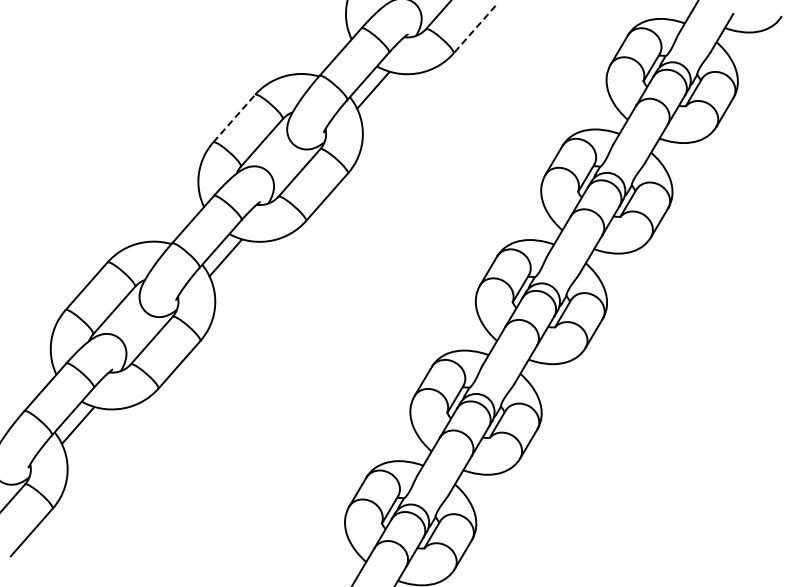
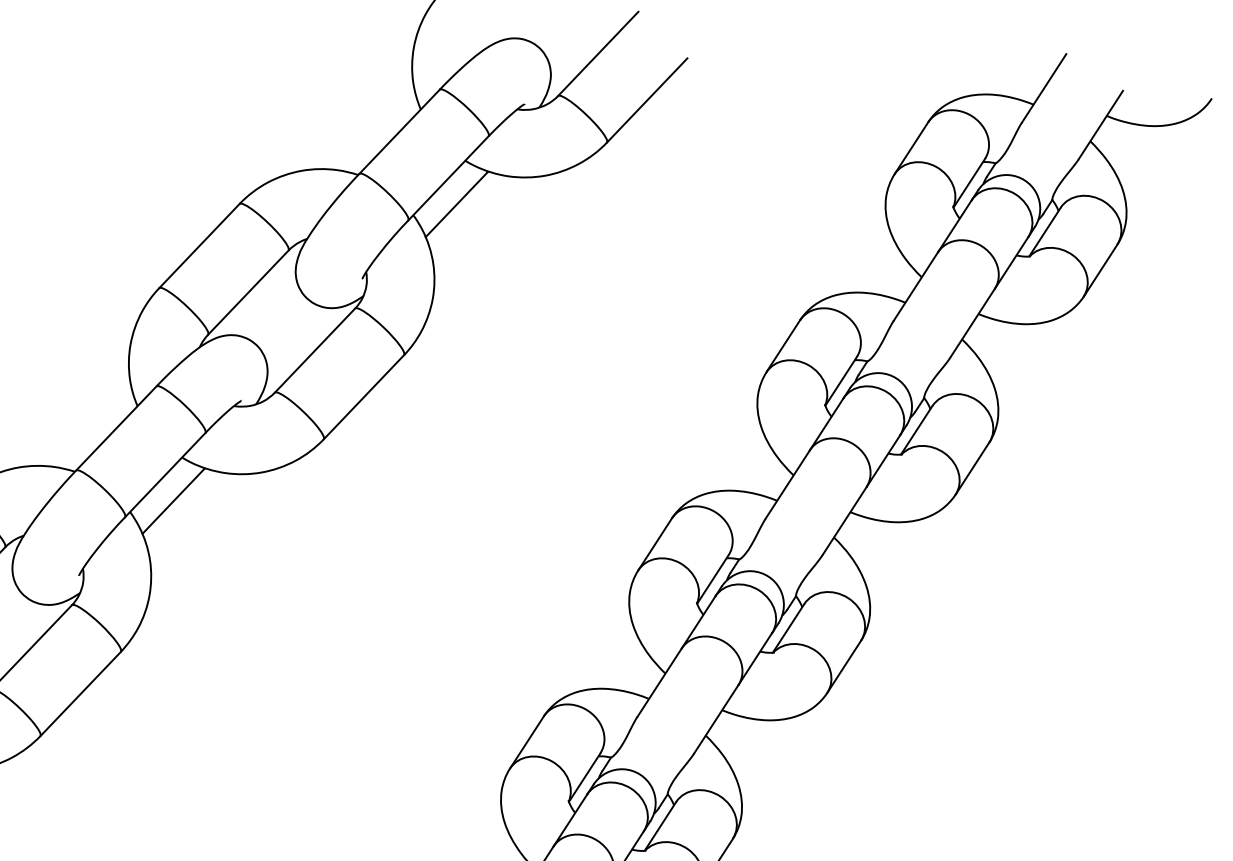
line: (474, 29) -> (646, 100), dashed -> solid
line: (234, 118) -> (199, 245), dashed -> solid

